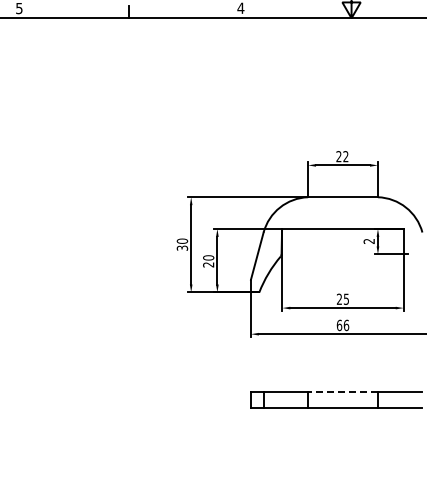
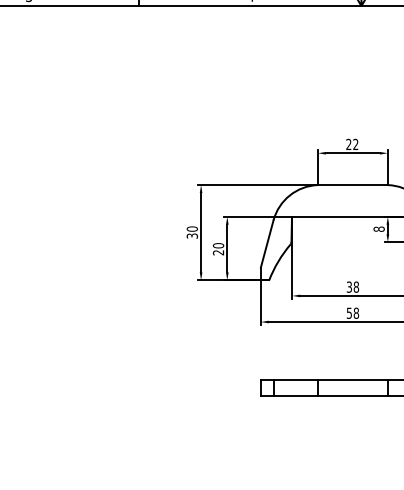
text: (368, 241) -> (378, 229), 2 -> 8
text: (343, 298) -> (353, 286), 25 -> 38
text: (342, 325) -> (352, 313), 66 -> 58
line: (343, 392) -> (353, 380), dashed -> solid

